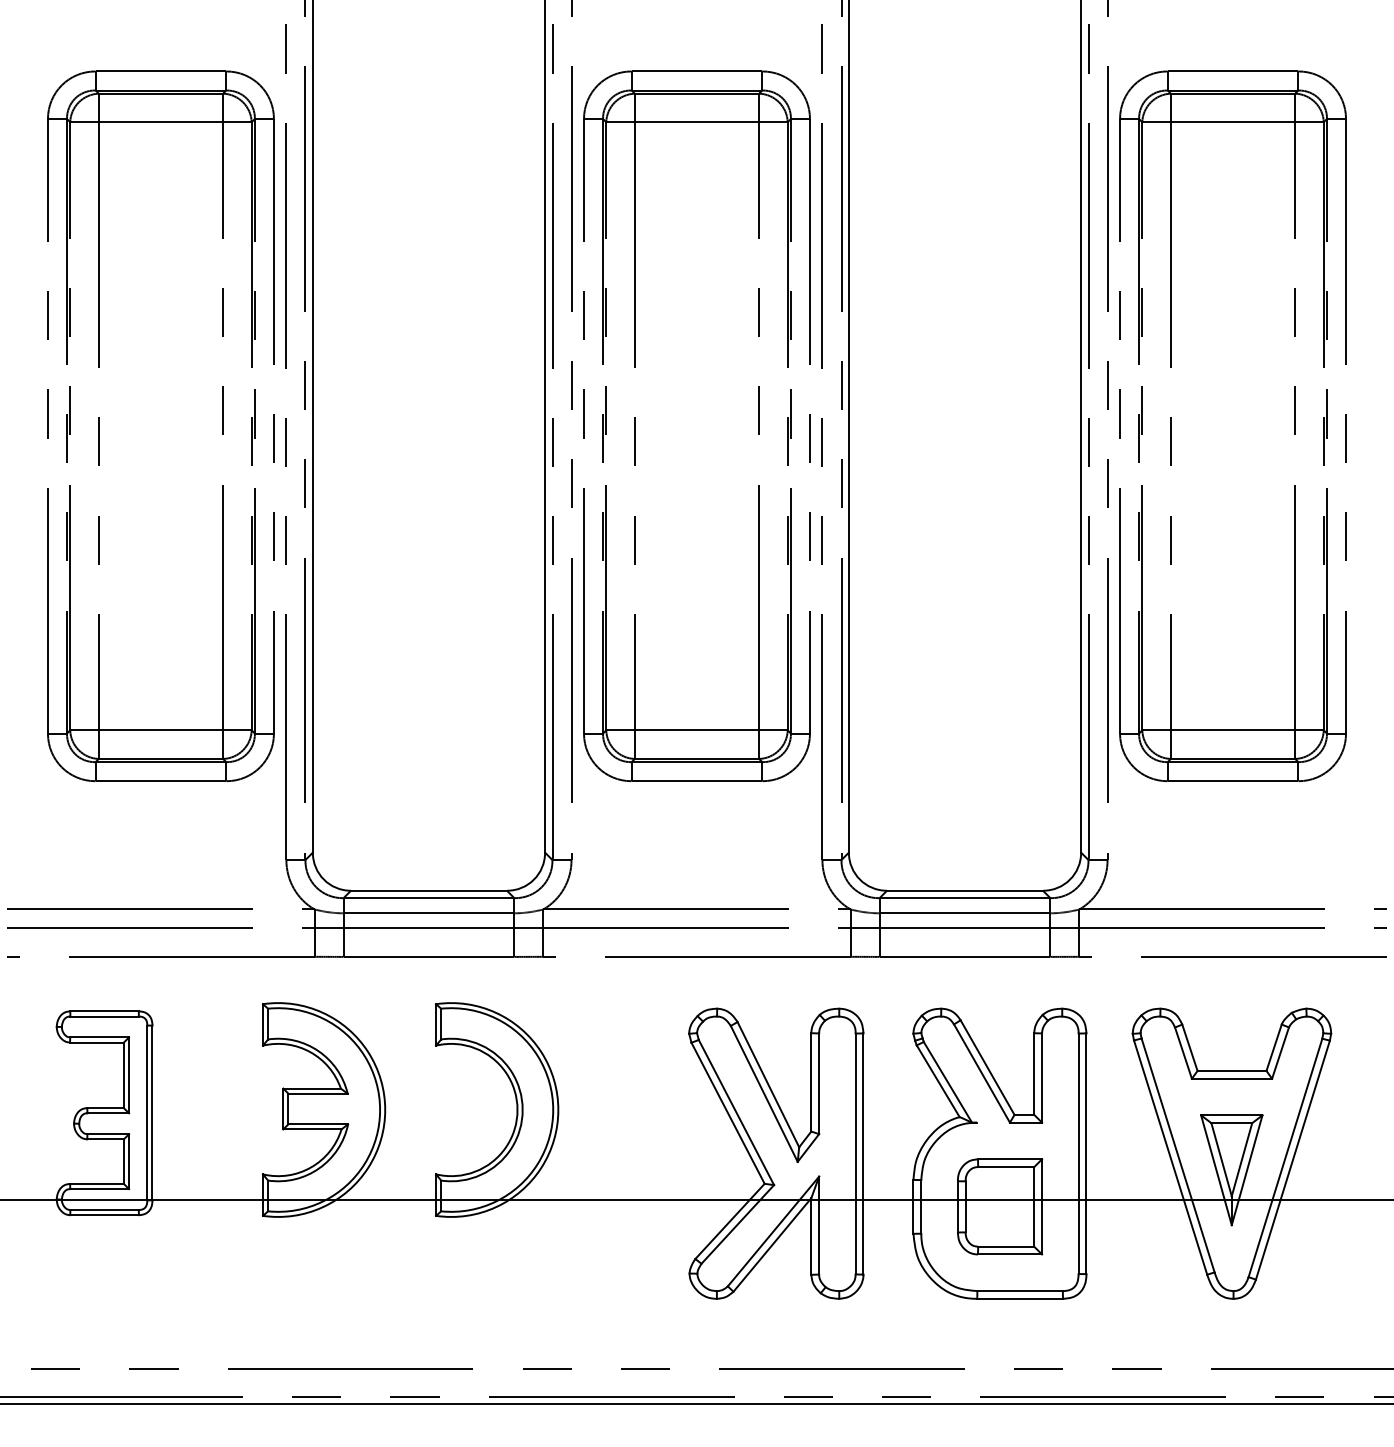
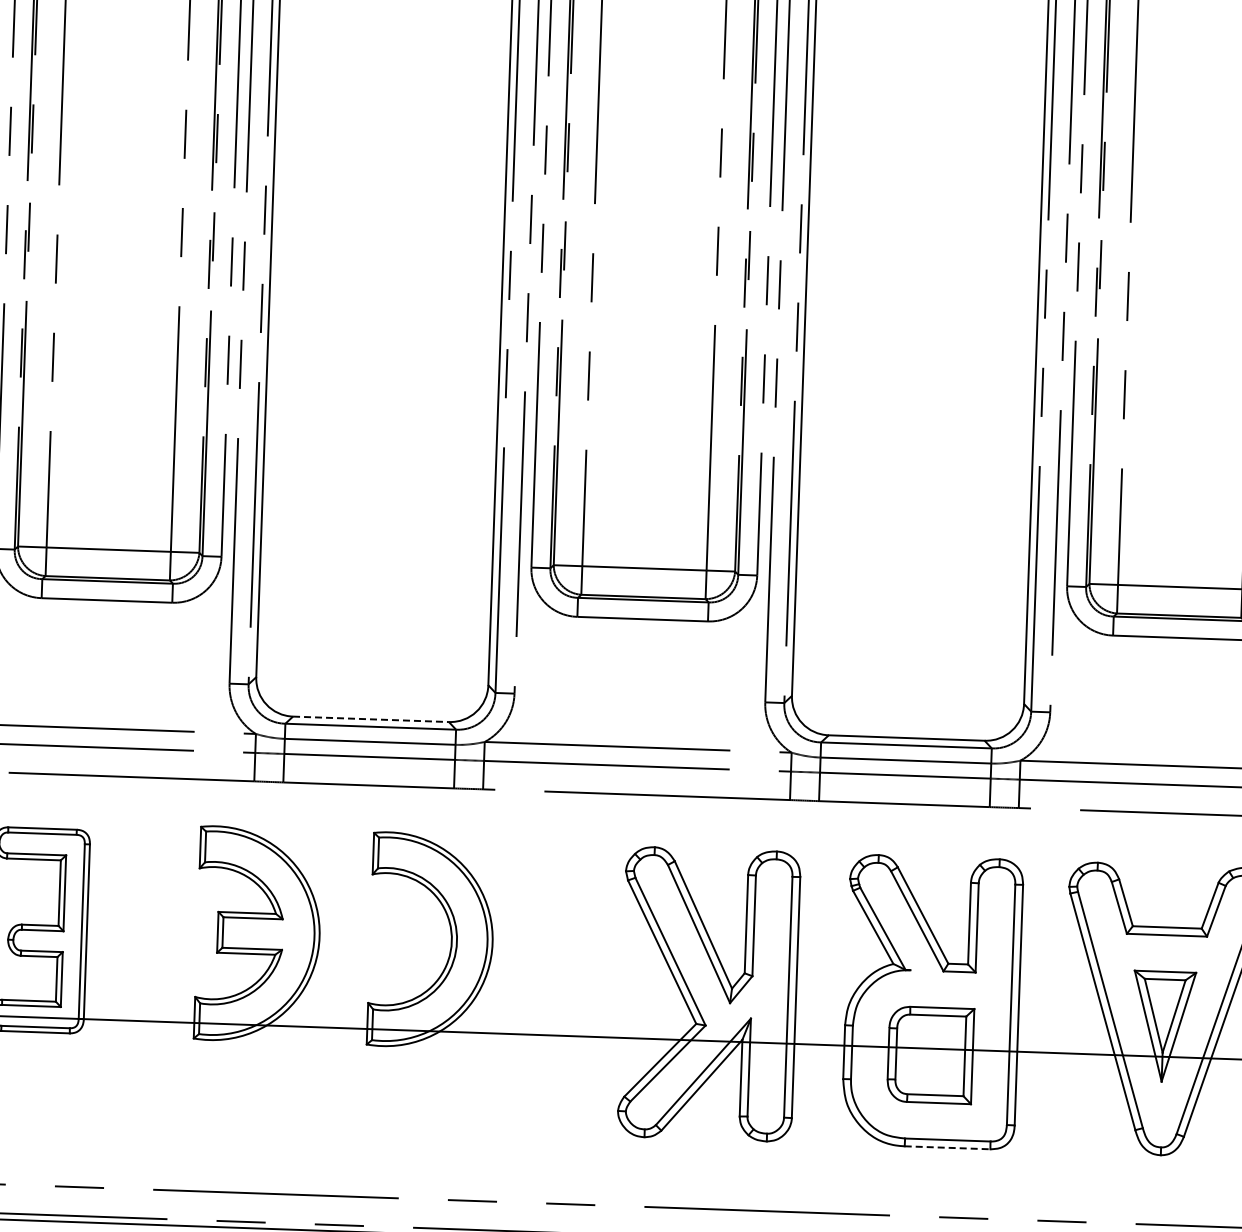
line: (429, 890) -> (371, 719), solid -> dashed
line: (1020, 1298) -> (947, 1147), solid -> dashed

